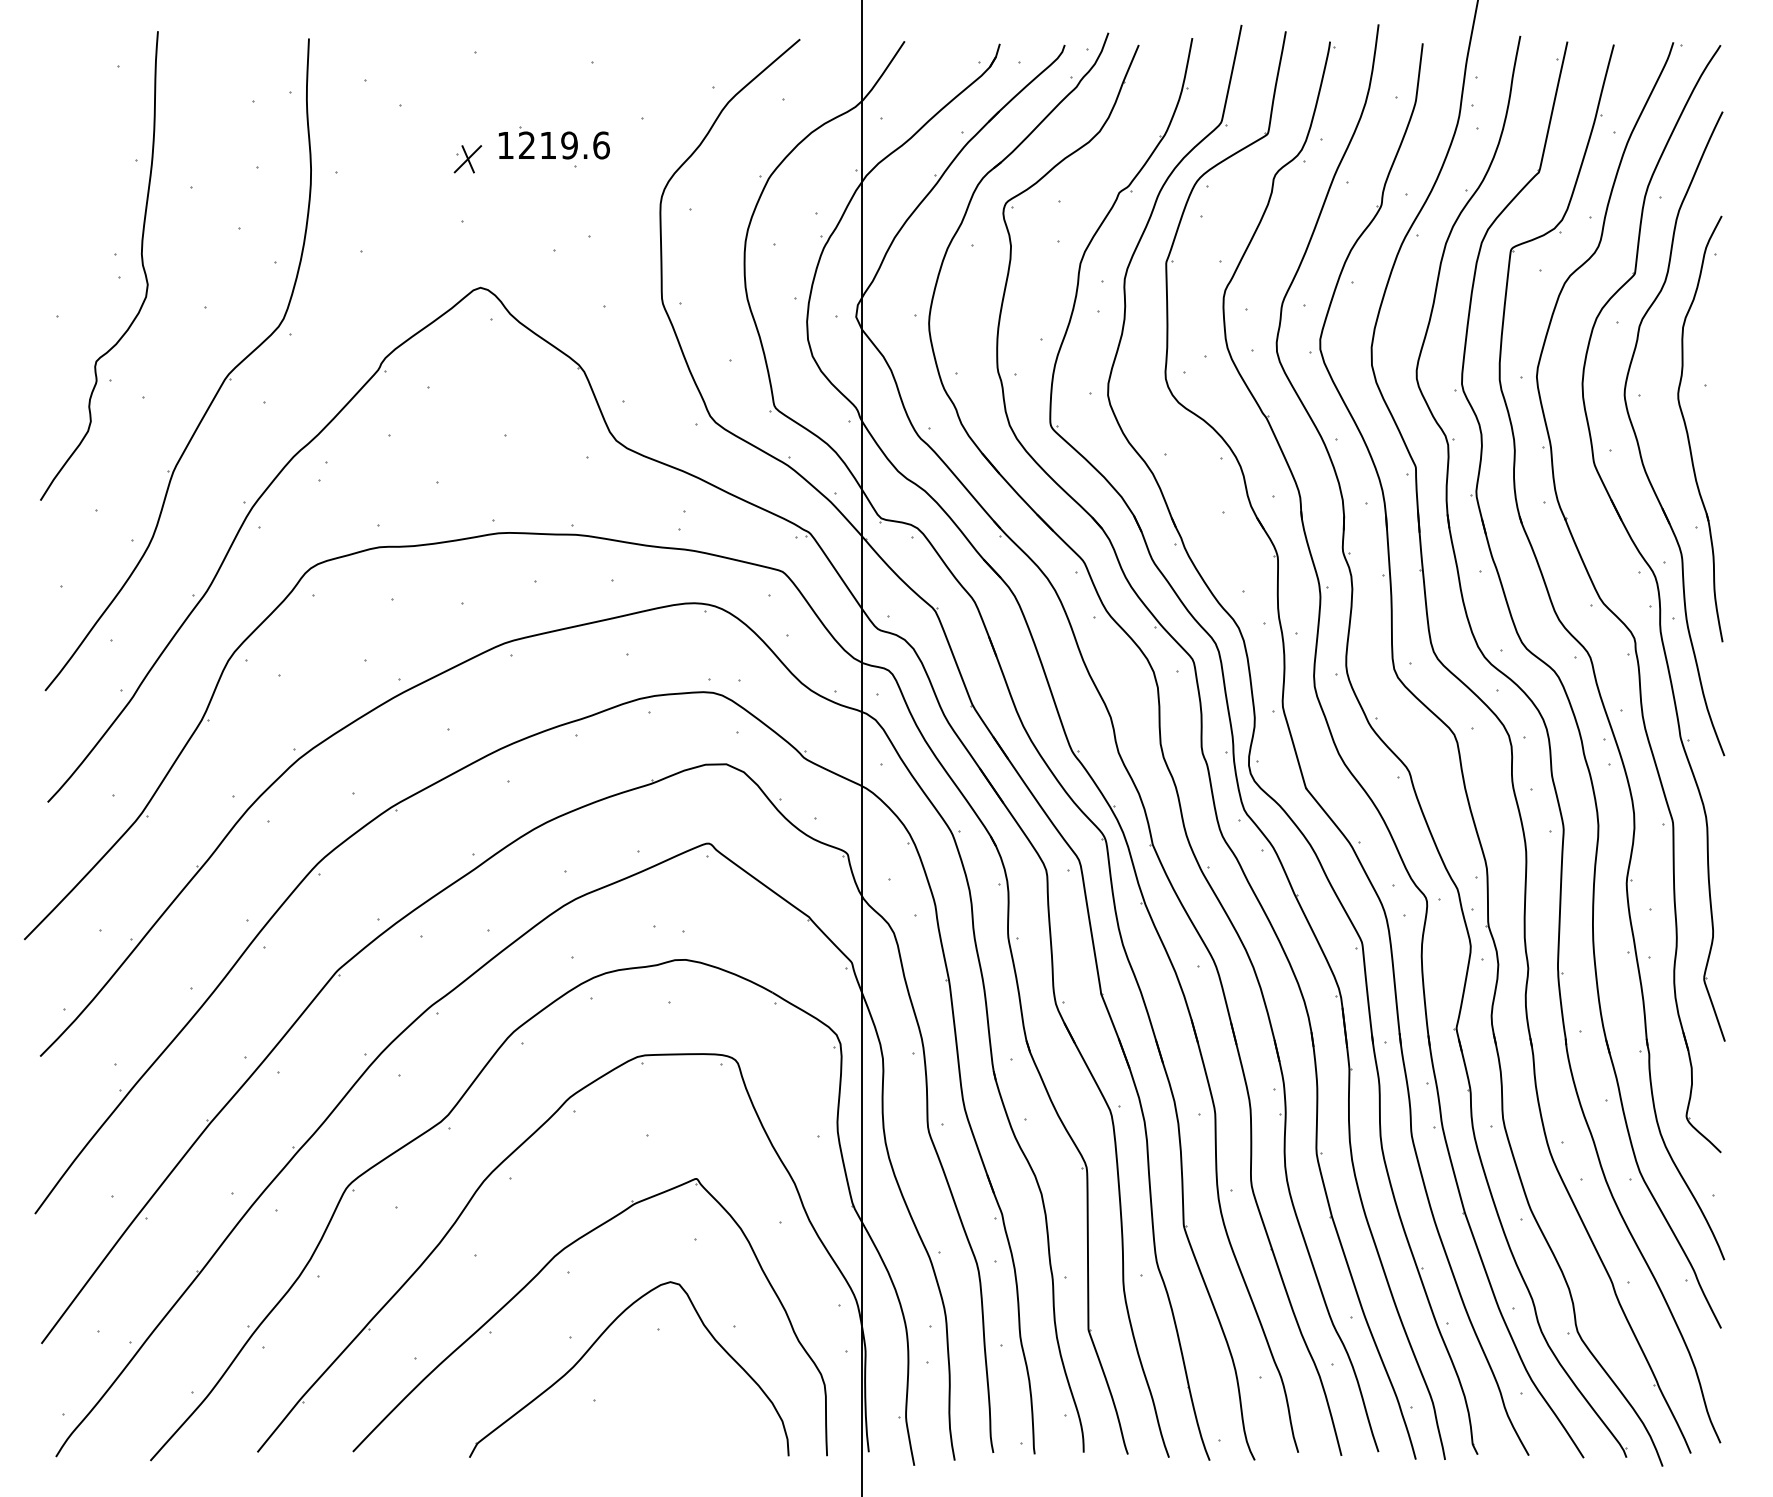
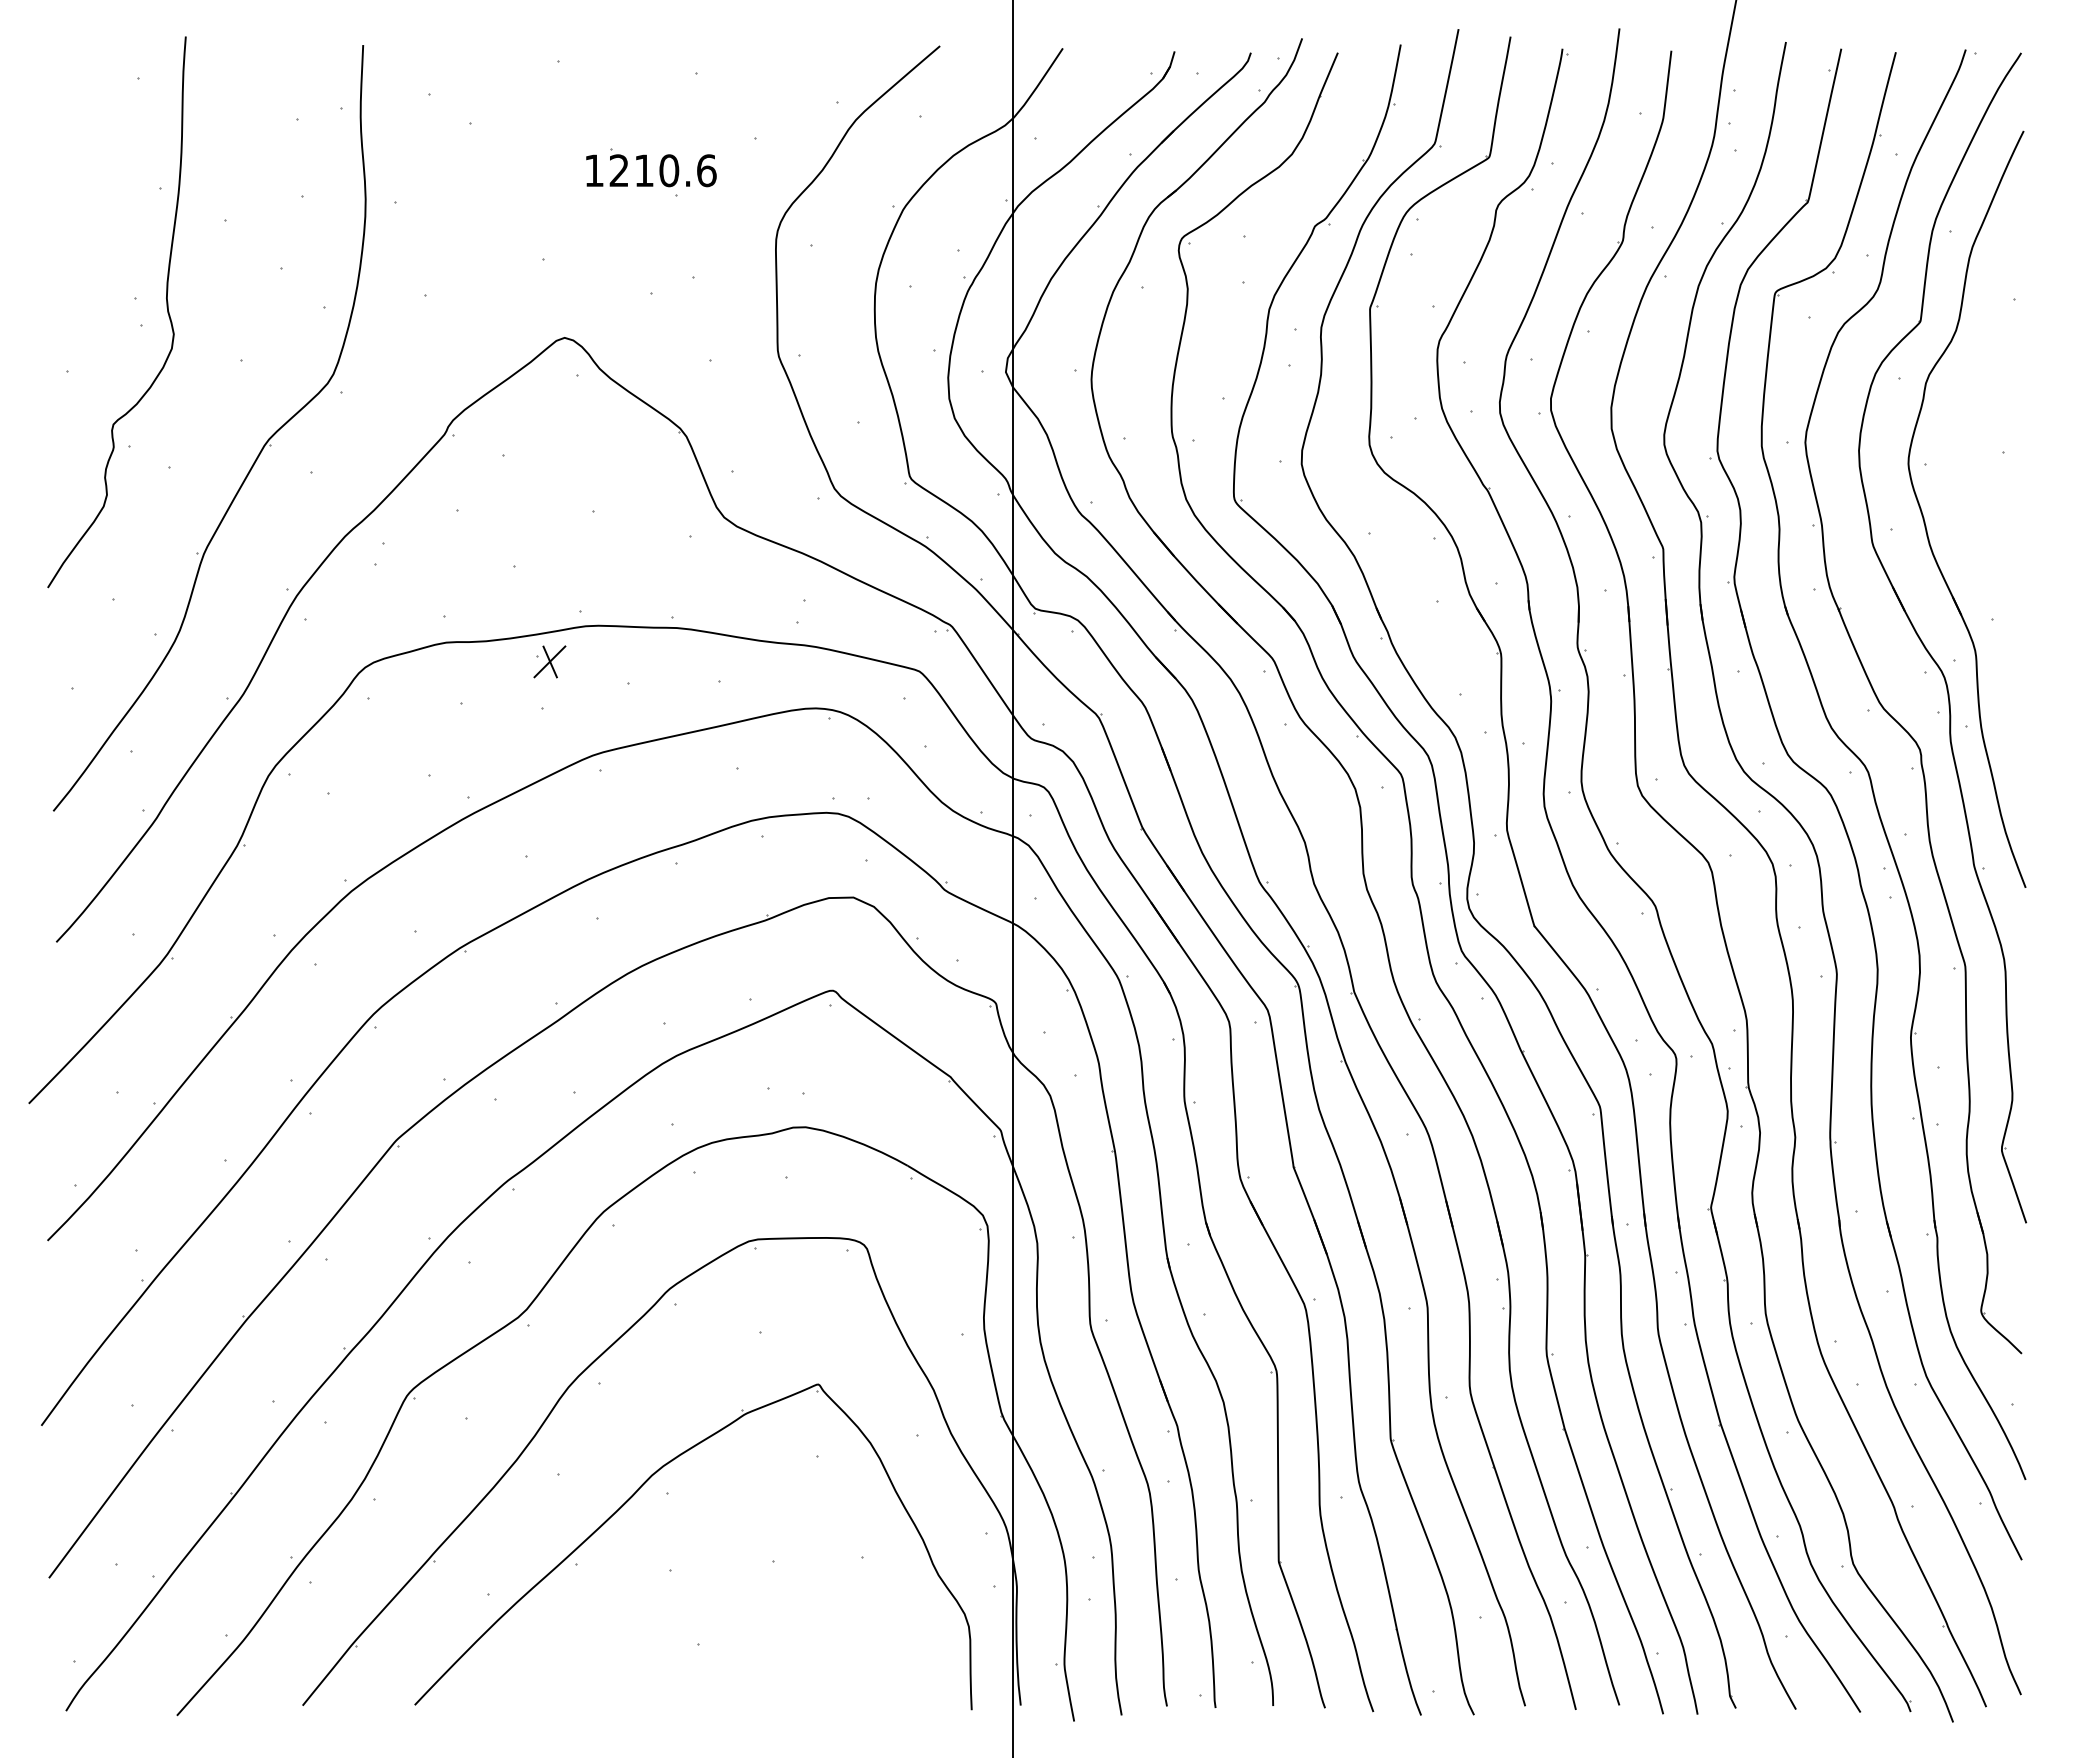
text: (569, 145) -> (669, 170), 1219.6 -> 1210.6
part: (467, 158) -> (549, 661), moved
part: (1687, 430) -> (1982, 505), removed
part: (597, 1340) -> (702, 1574), removed

